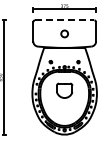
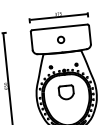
line: (64, 20) -> (59, 27), dashed -> solid

